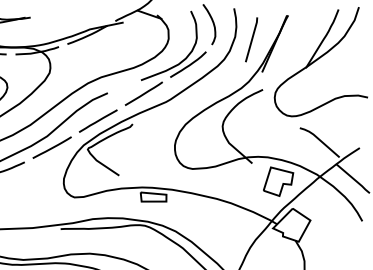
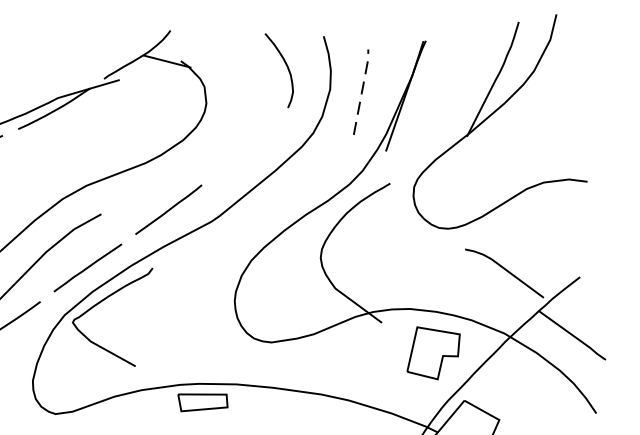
line: (252, 39) -> (362, 91), solid -> dashed
part: (185, 57) -> (240, 135), removed

